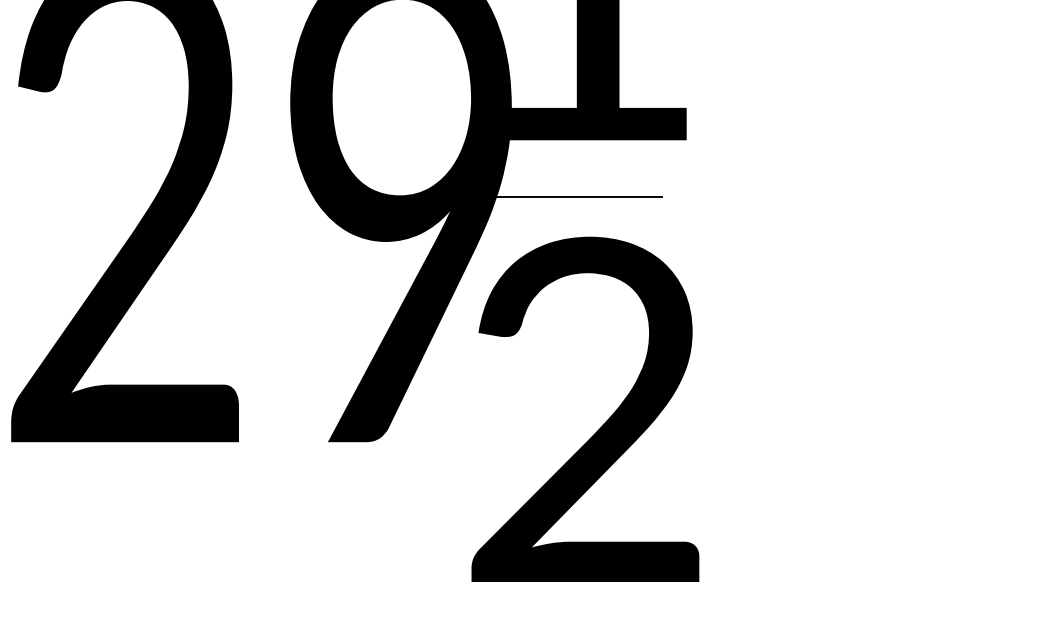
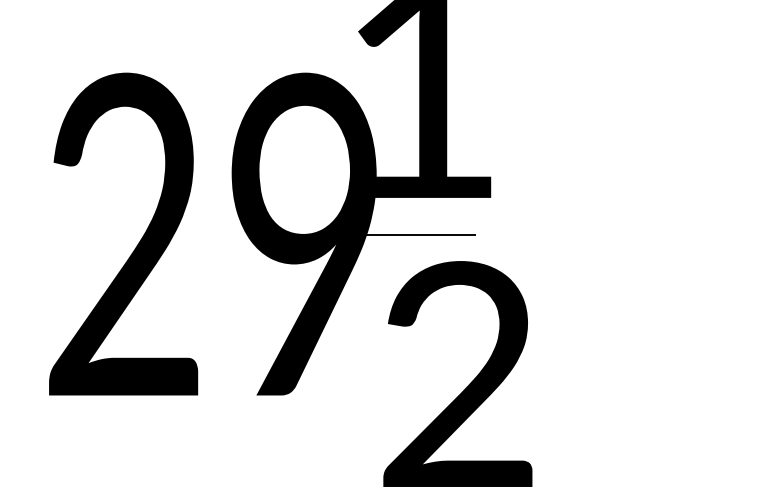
text: (584, 408) -> (457, 373), moved

